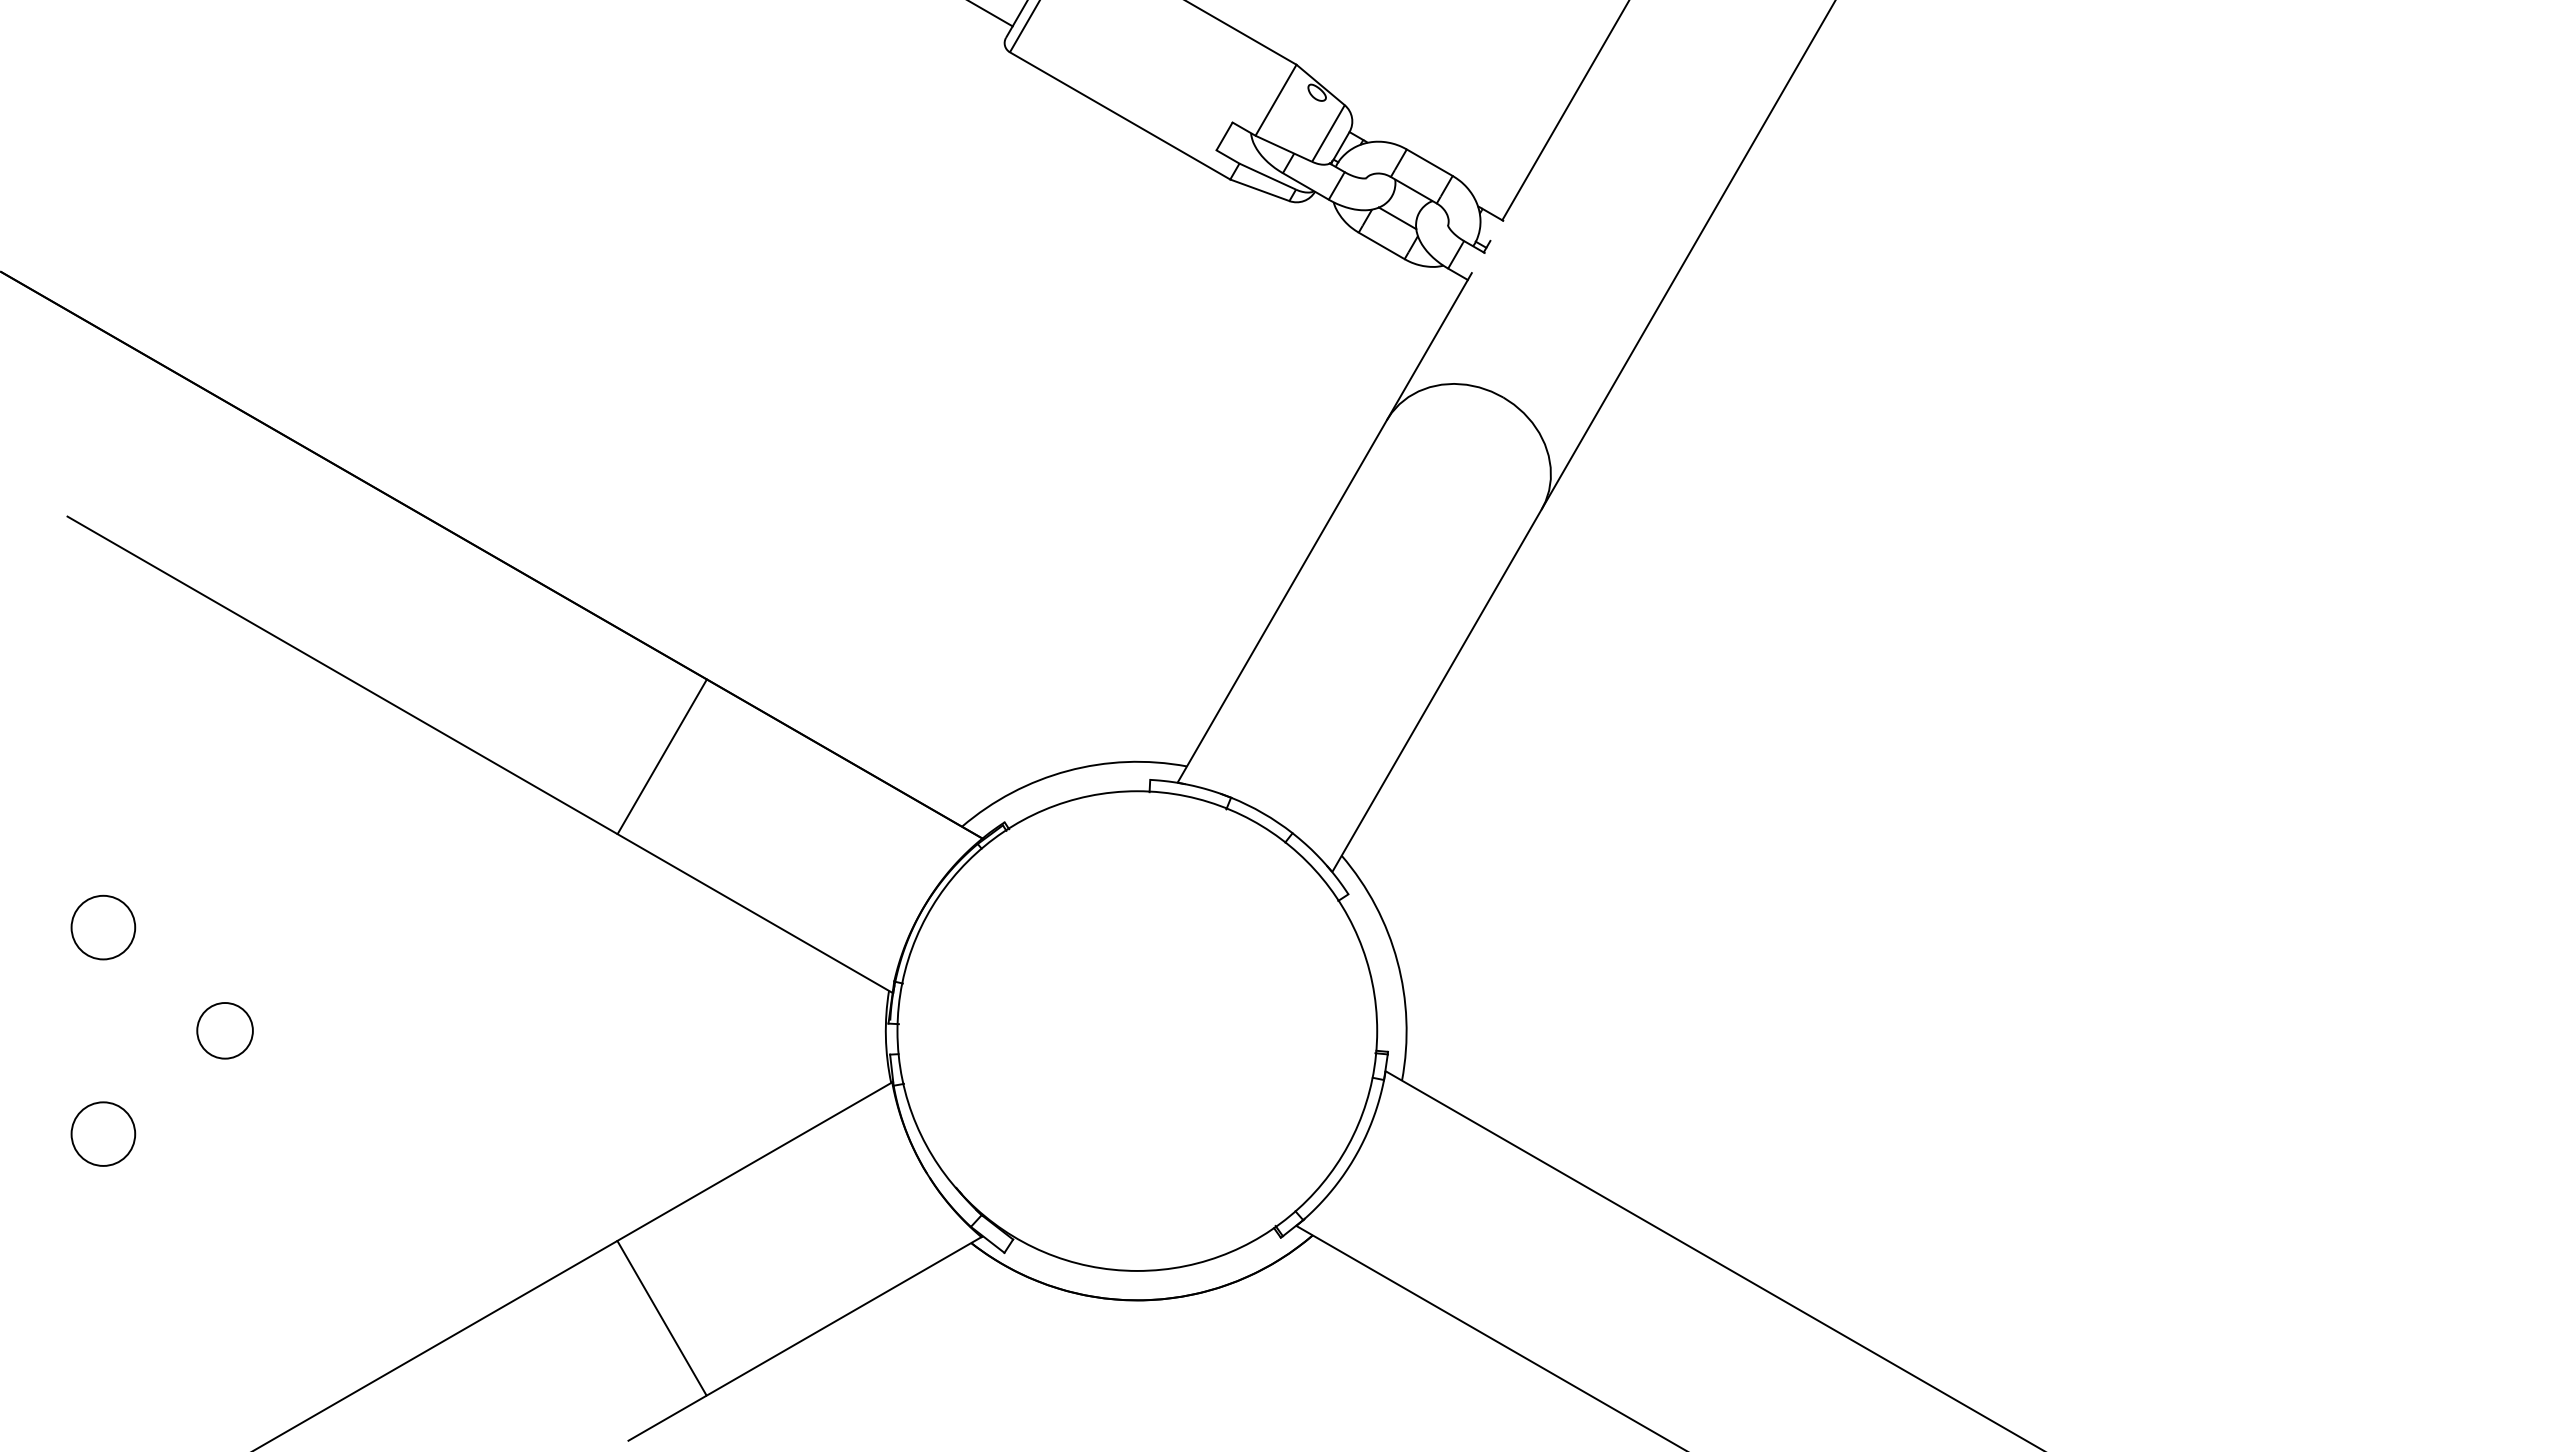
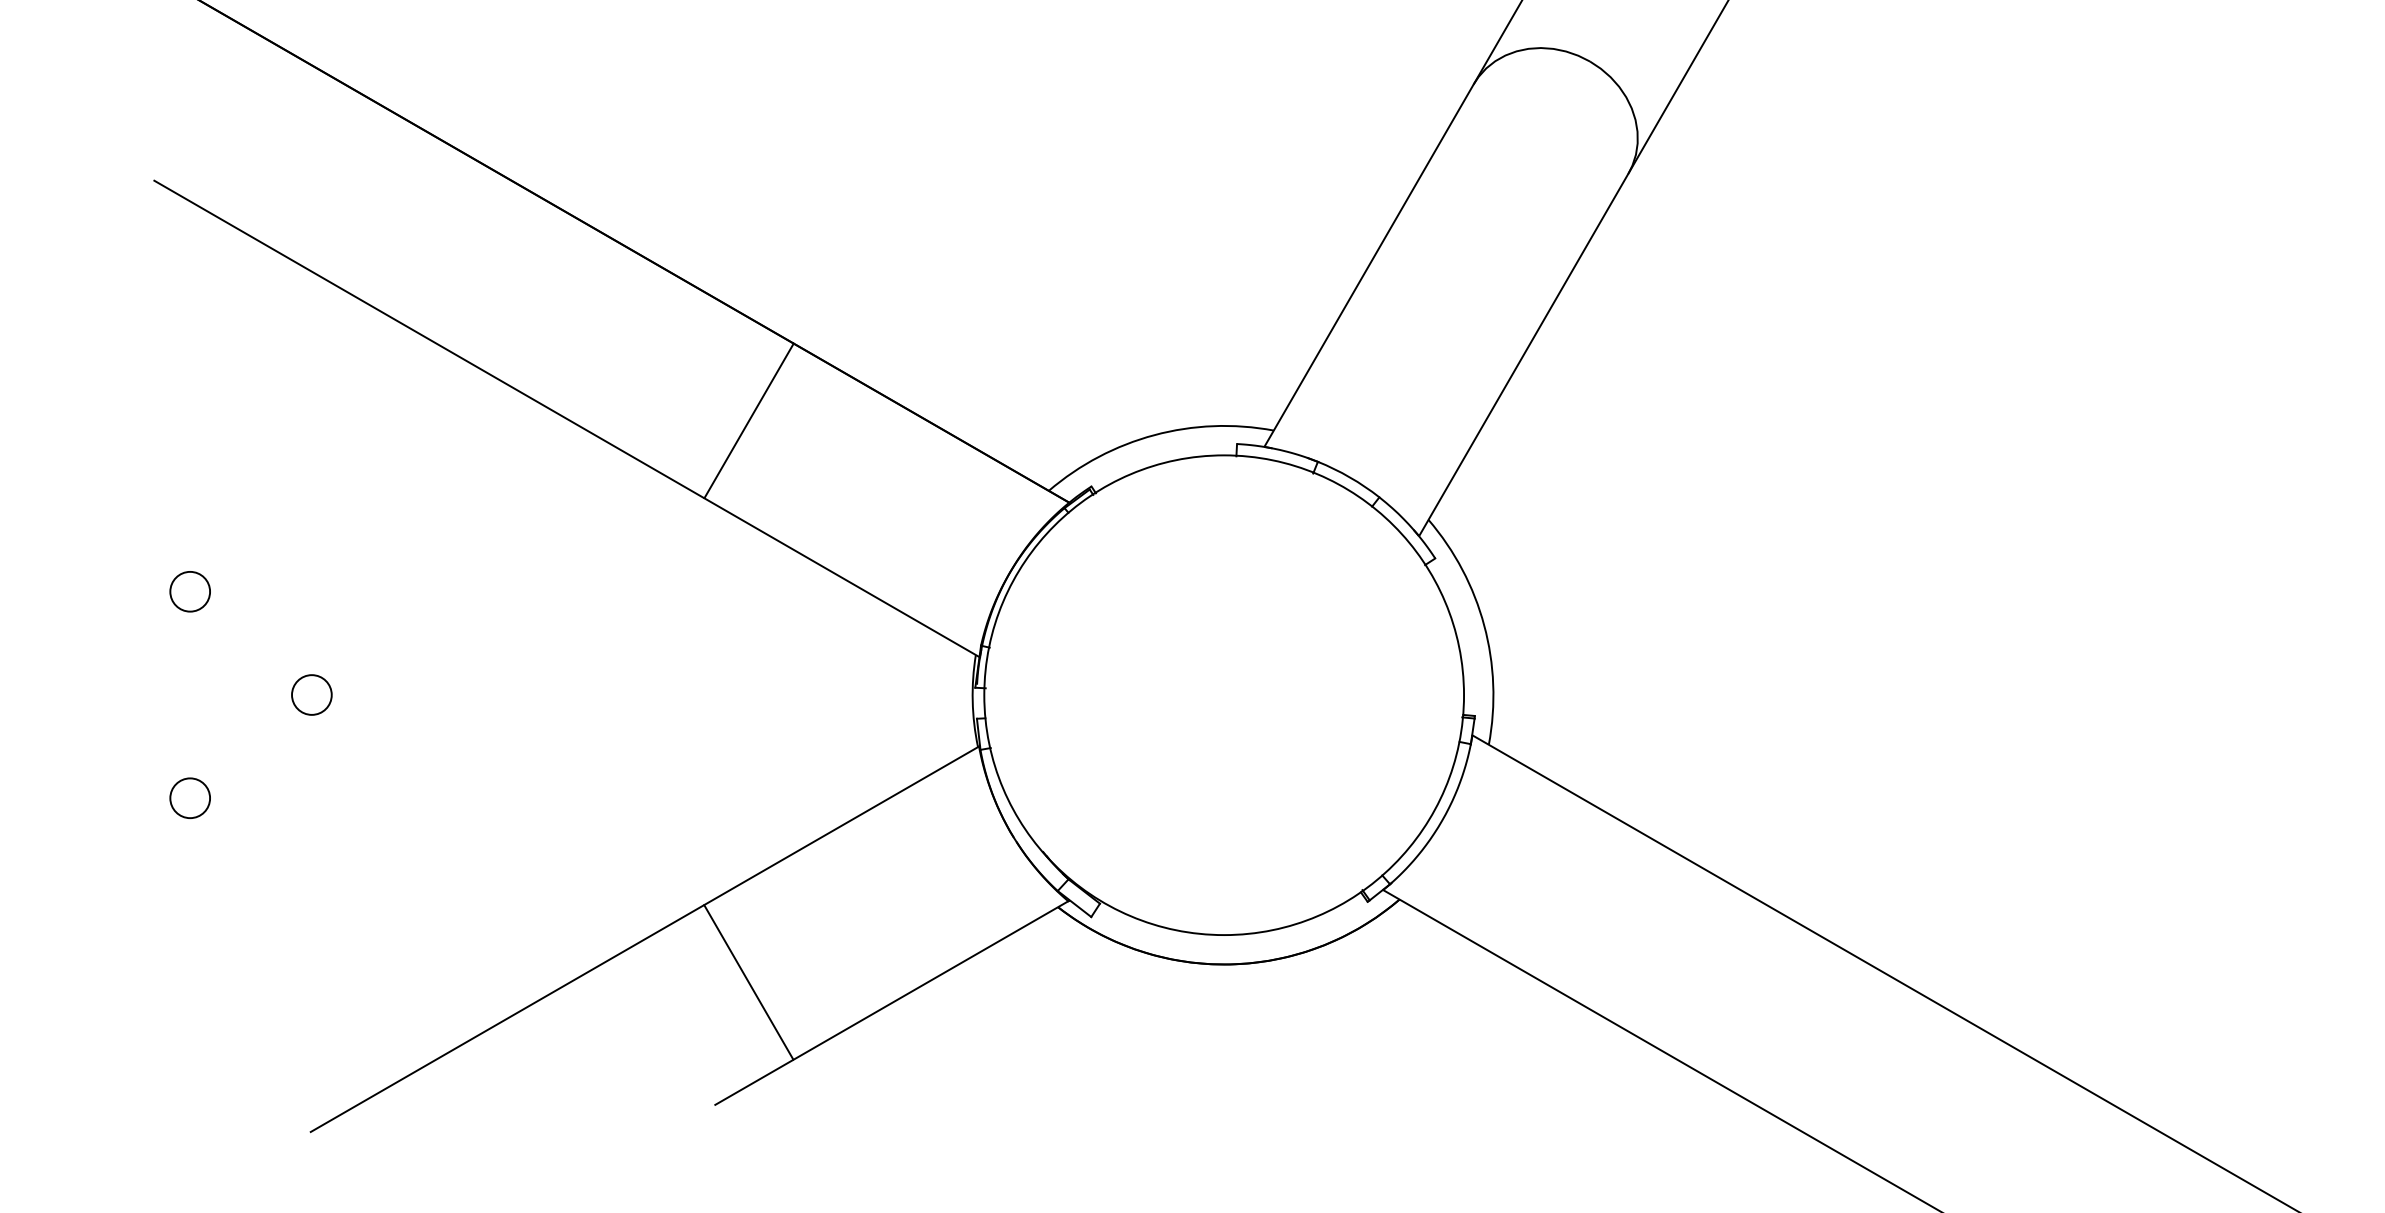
circle: (103, 927) -> (190, 591), size x0.62
circle: (224, 1030) -> (311, 694), size x0.71
circle: (103, 1134) -> (190, 798), size x0.62

